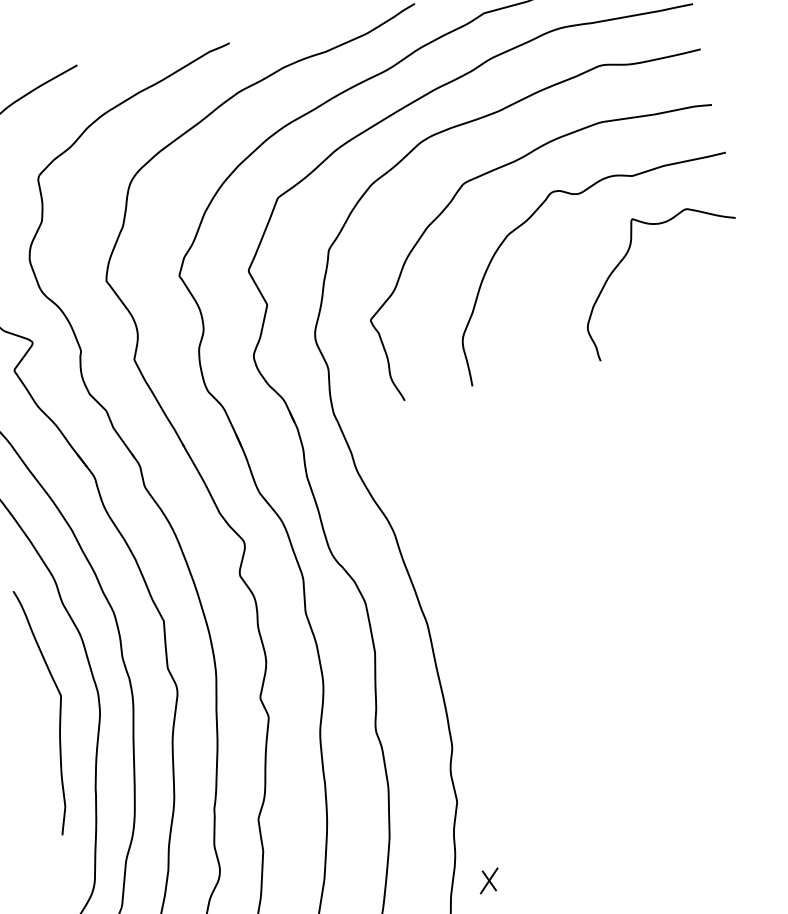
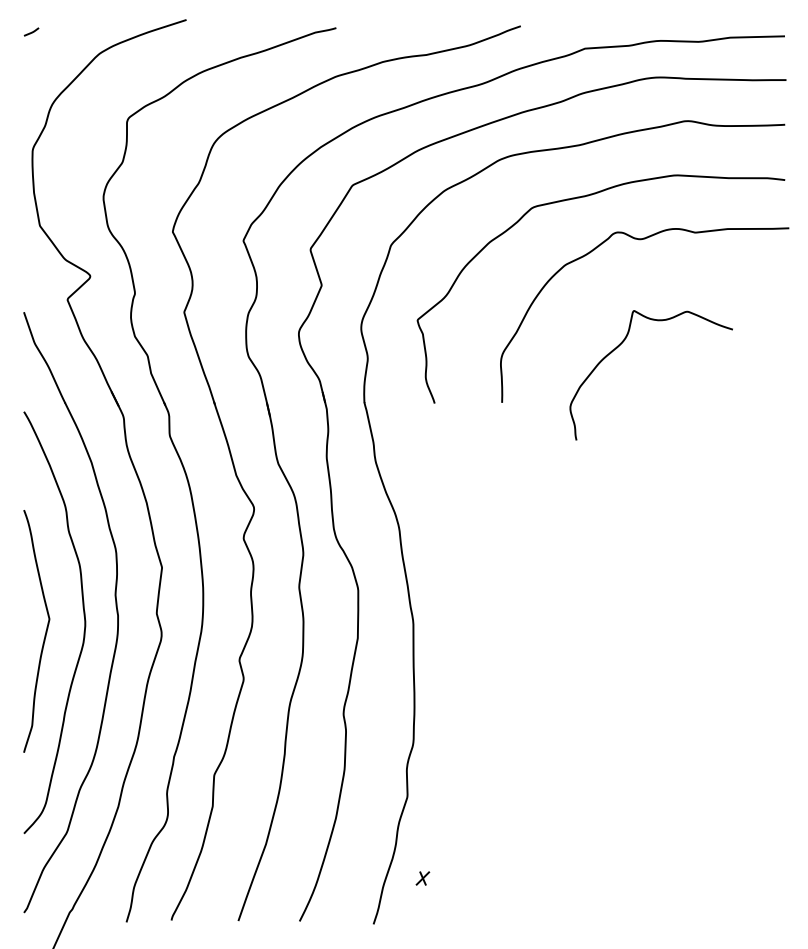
curve: (625, 256) -> (620, 345), moved
part: (488, 880) -> (422, 878), size x0.6

